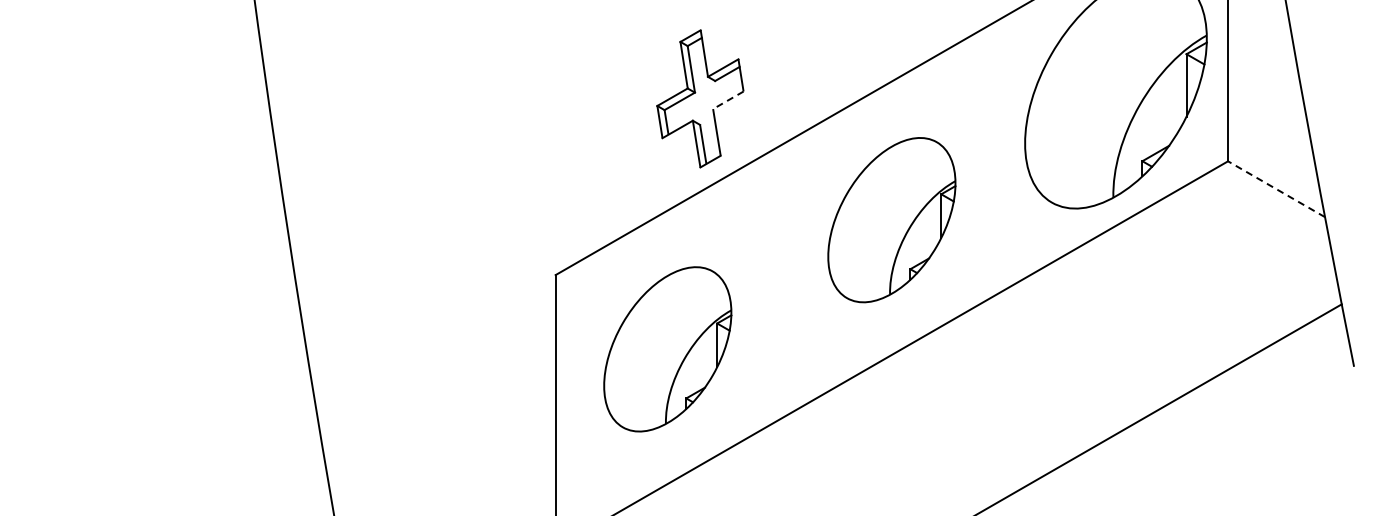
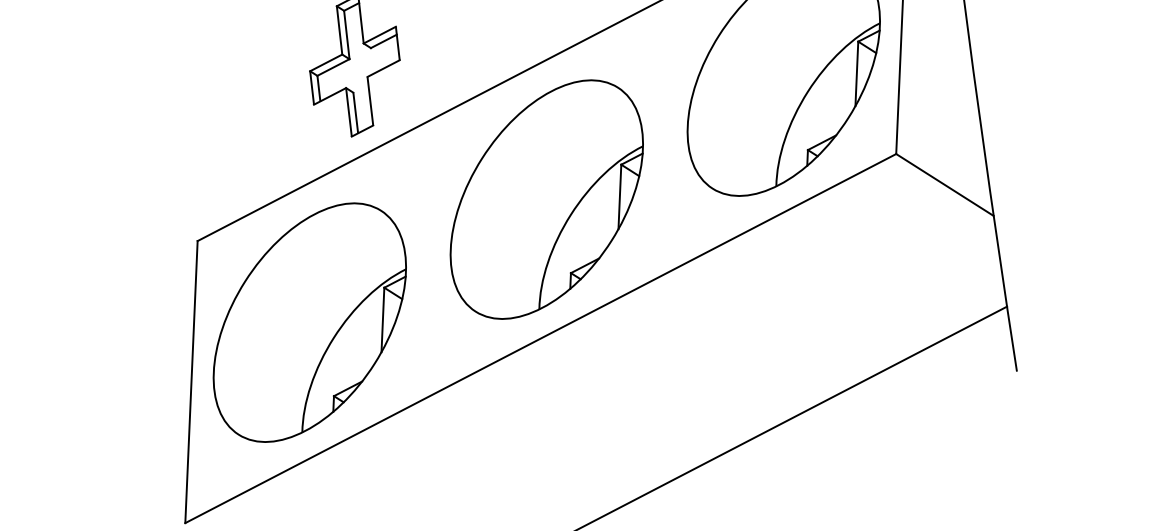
line: (728, 100) -> (383, 68), dashed -> solid
line: (1276, 189) -> (944, 185), dashed -> solid
part: (891, 219) -> (546, 198), size x1.43
part: (667, 349) -> (309, 322), size x1.43

